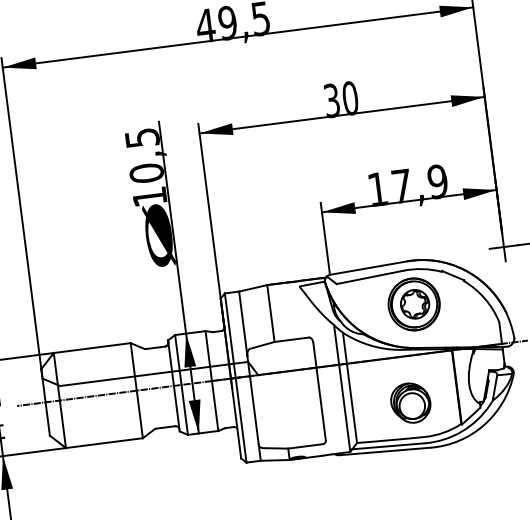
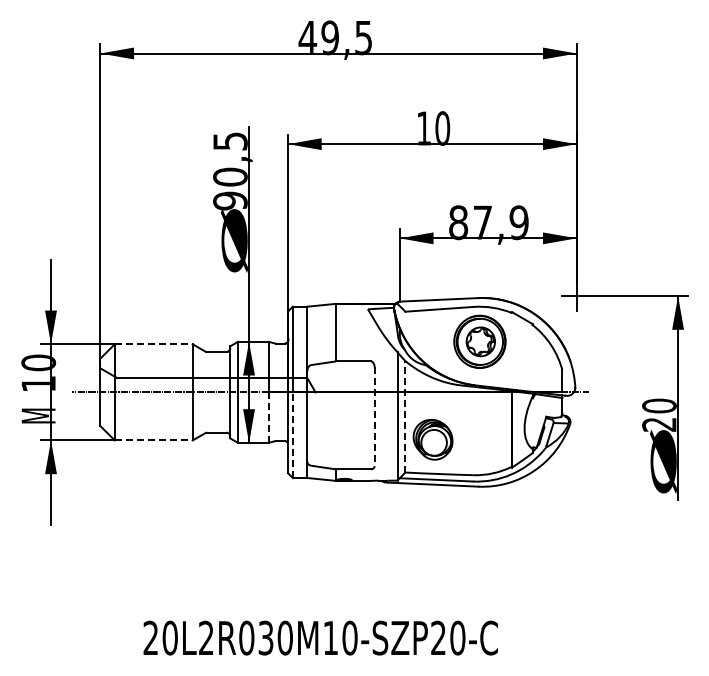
text: (332, 100) -> (424, 128), 30 -> 10
text: (377, 189) -> (458, 222), 17,9 -> 87,9
text: (149, 196) -> (230, 200), 10,5 -> 90,5
line: (92, 348) -> (153, 344), solid -> dashed
line: (350, 387) -> (405, 416), solid -> dashed
line: (319, 392) -> (374, 417), solid -> dashed
part: (410, 402) -> (432, 439), moved
line: (214, 405) -> (268, 417), solid -> dashed
line: (240, 420) -> (292, 435), solid -> dashed
line: (104, 443) -> (153, 440), solid -> dashed

